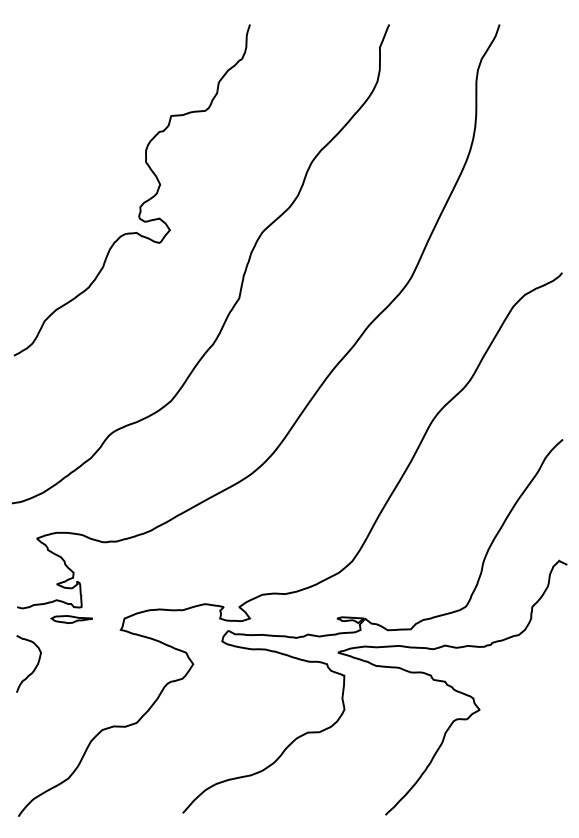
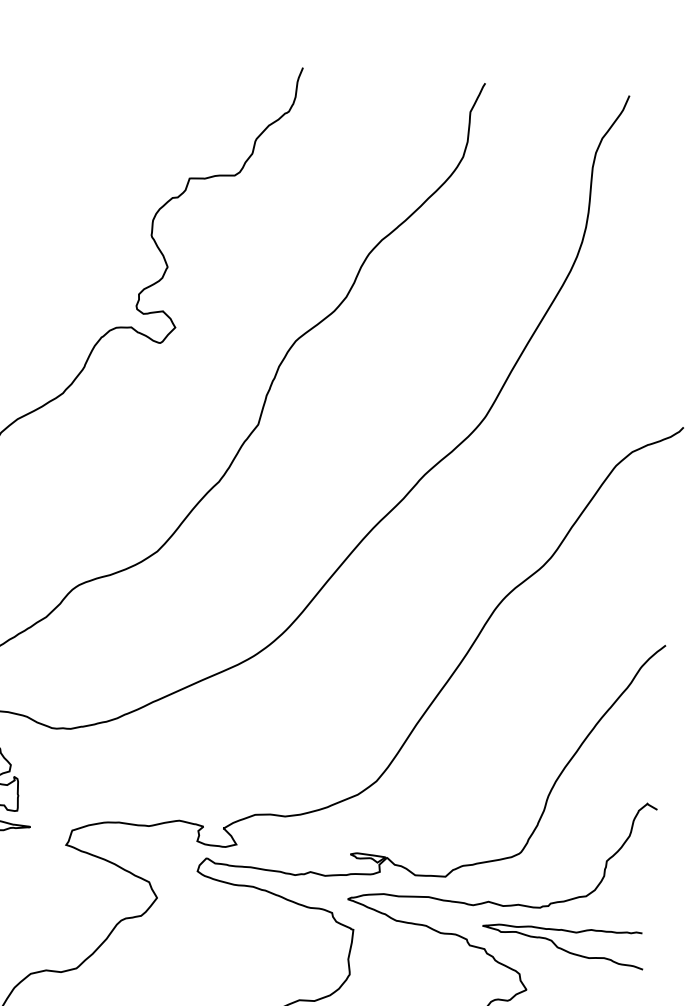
curve: (503, 675) -> (561, 947), added

